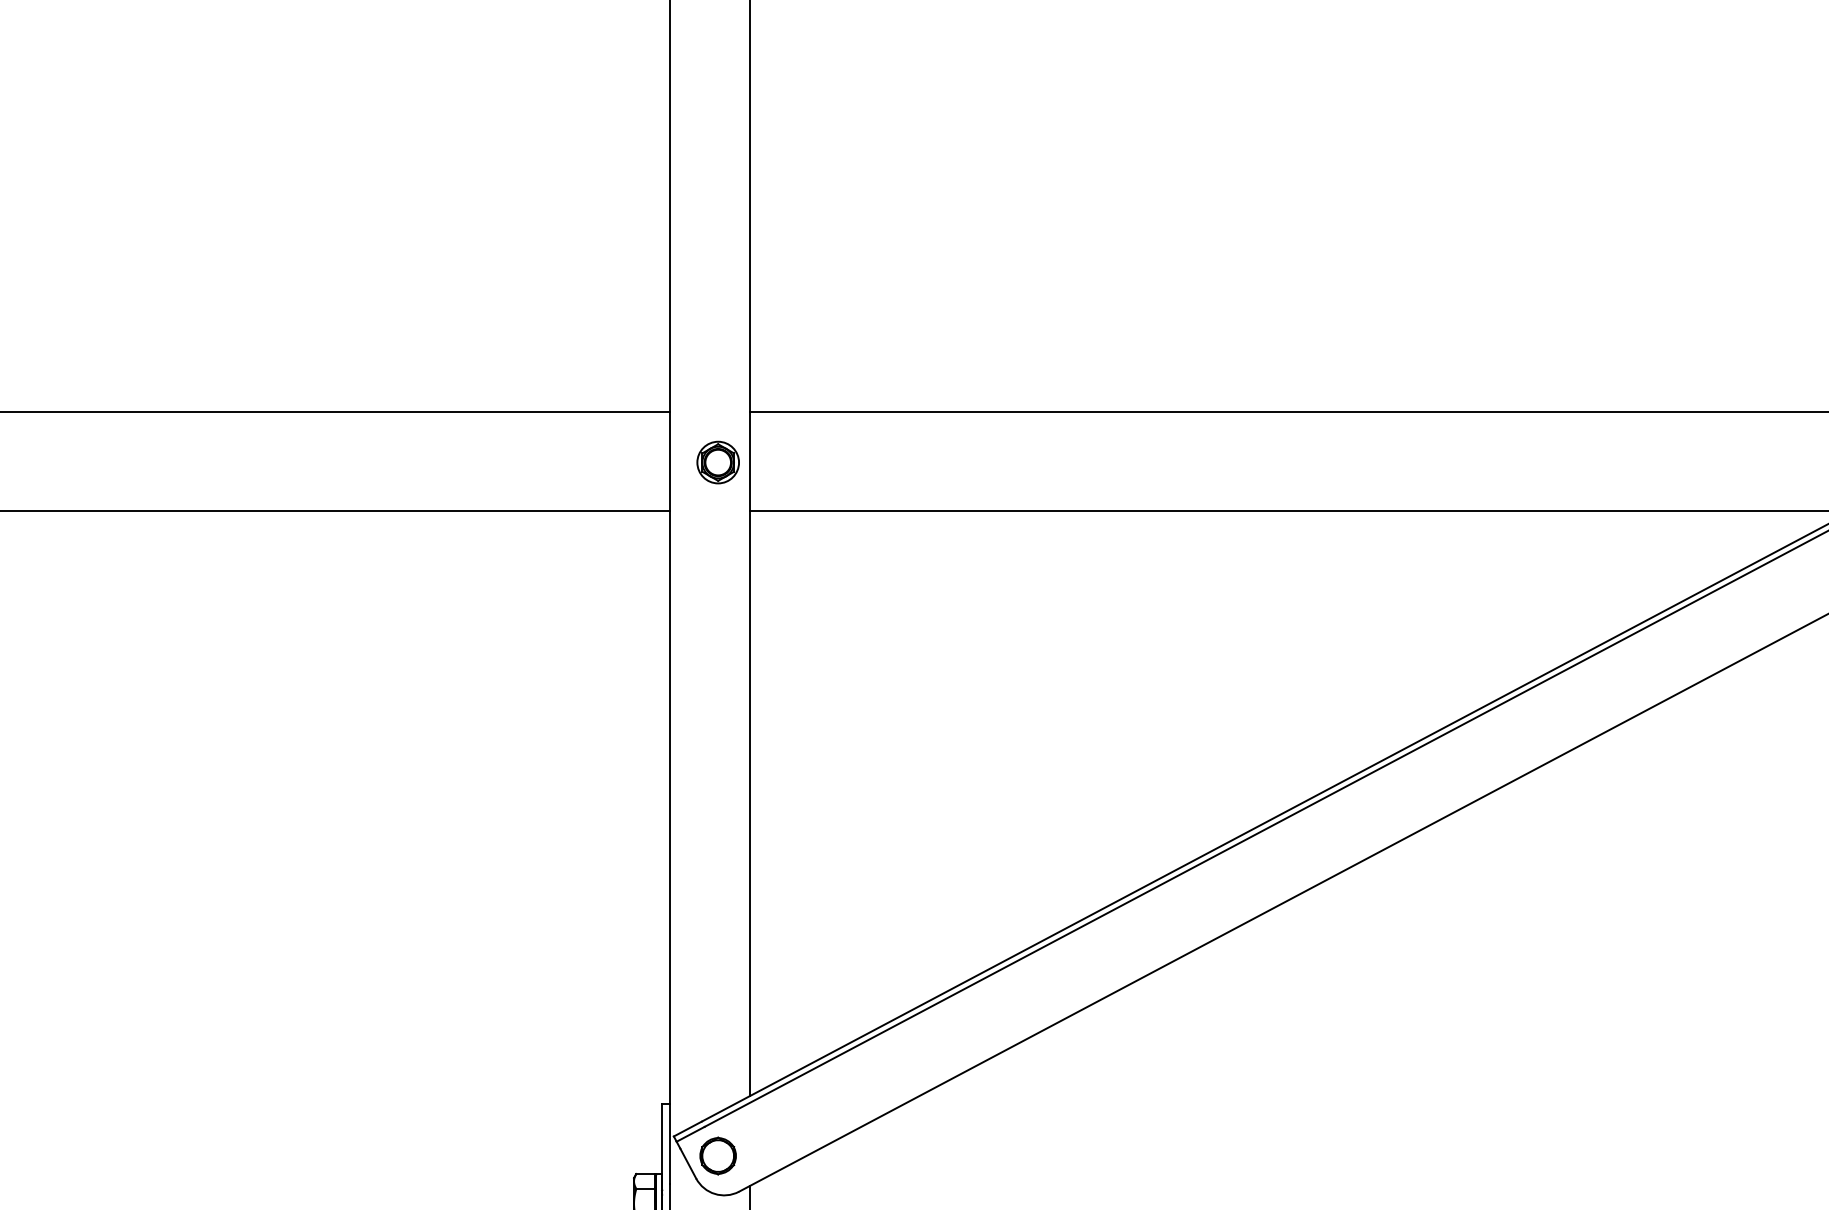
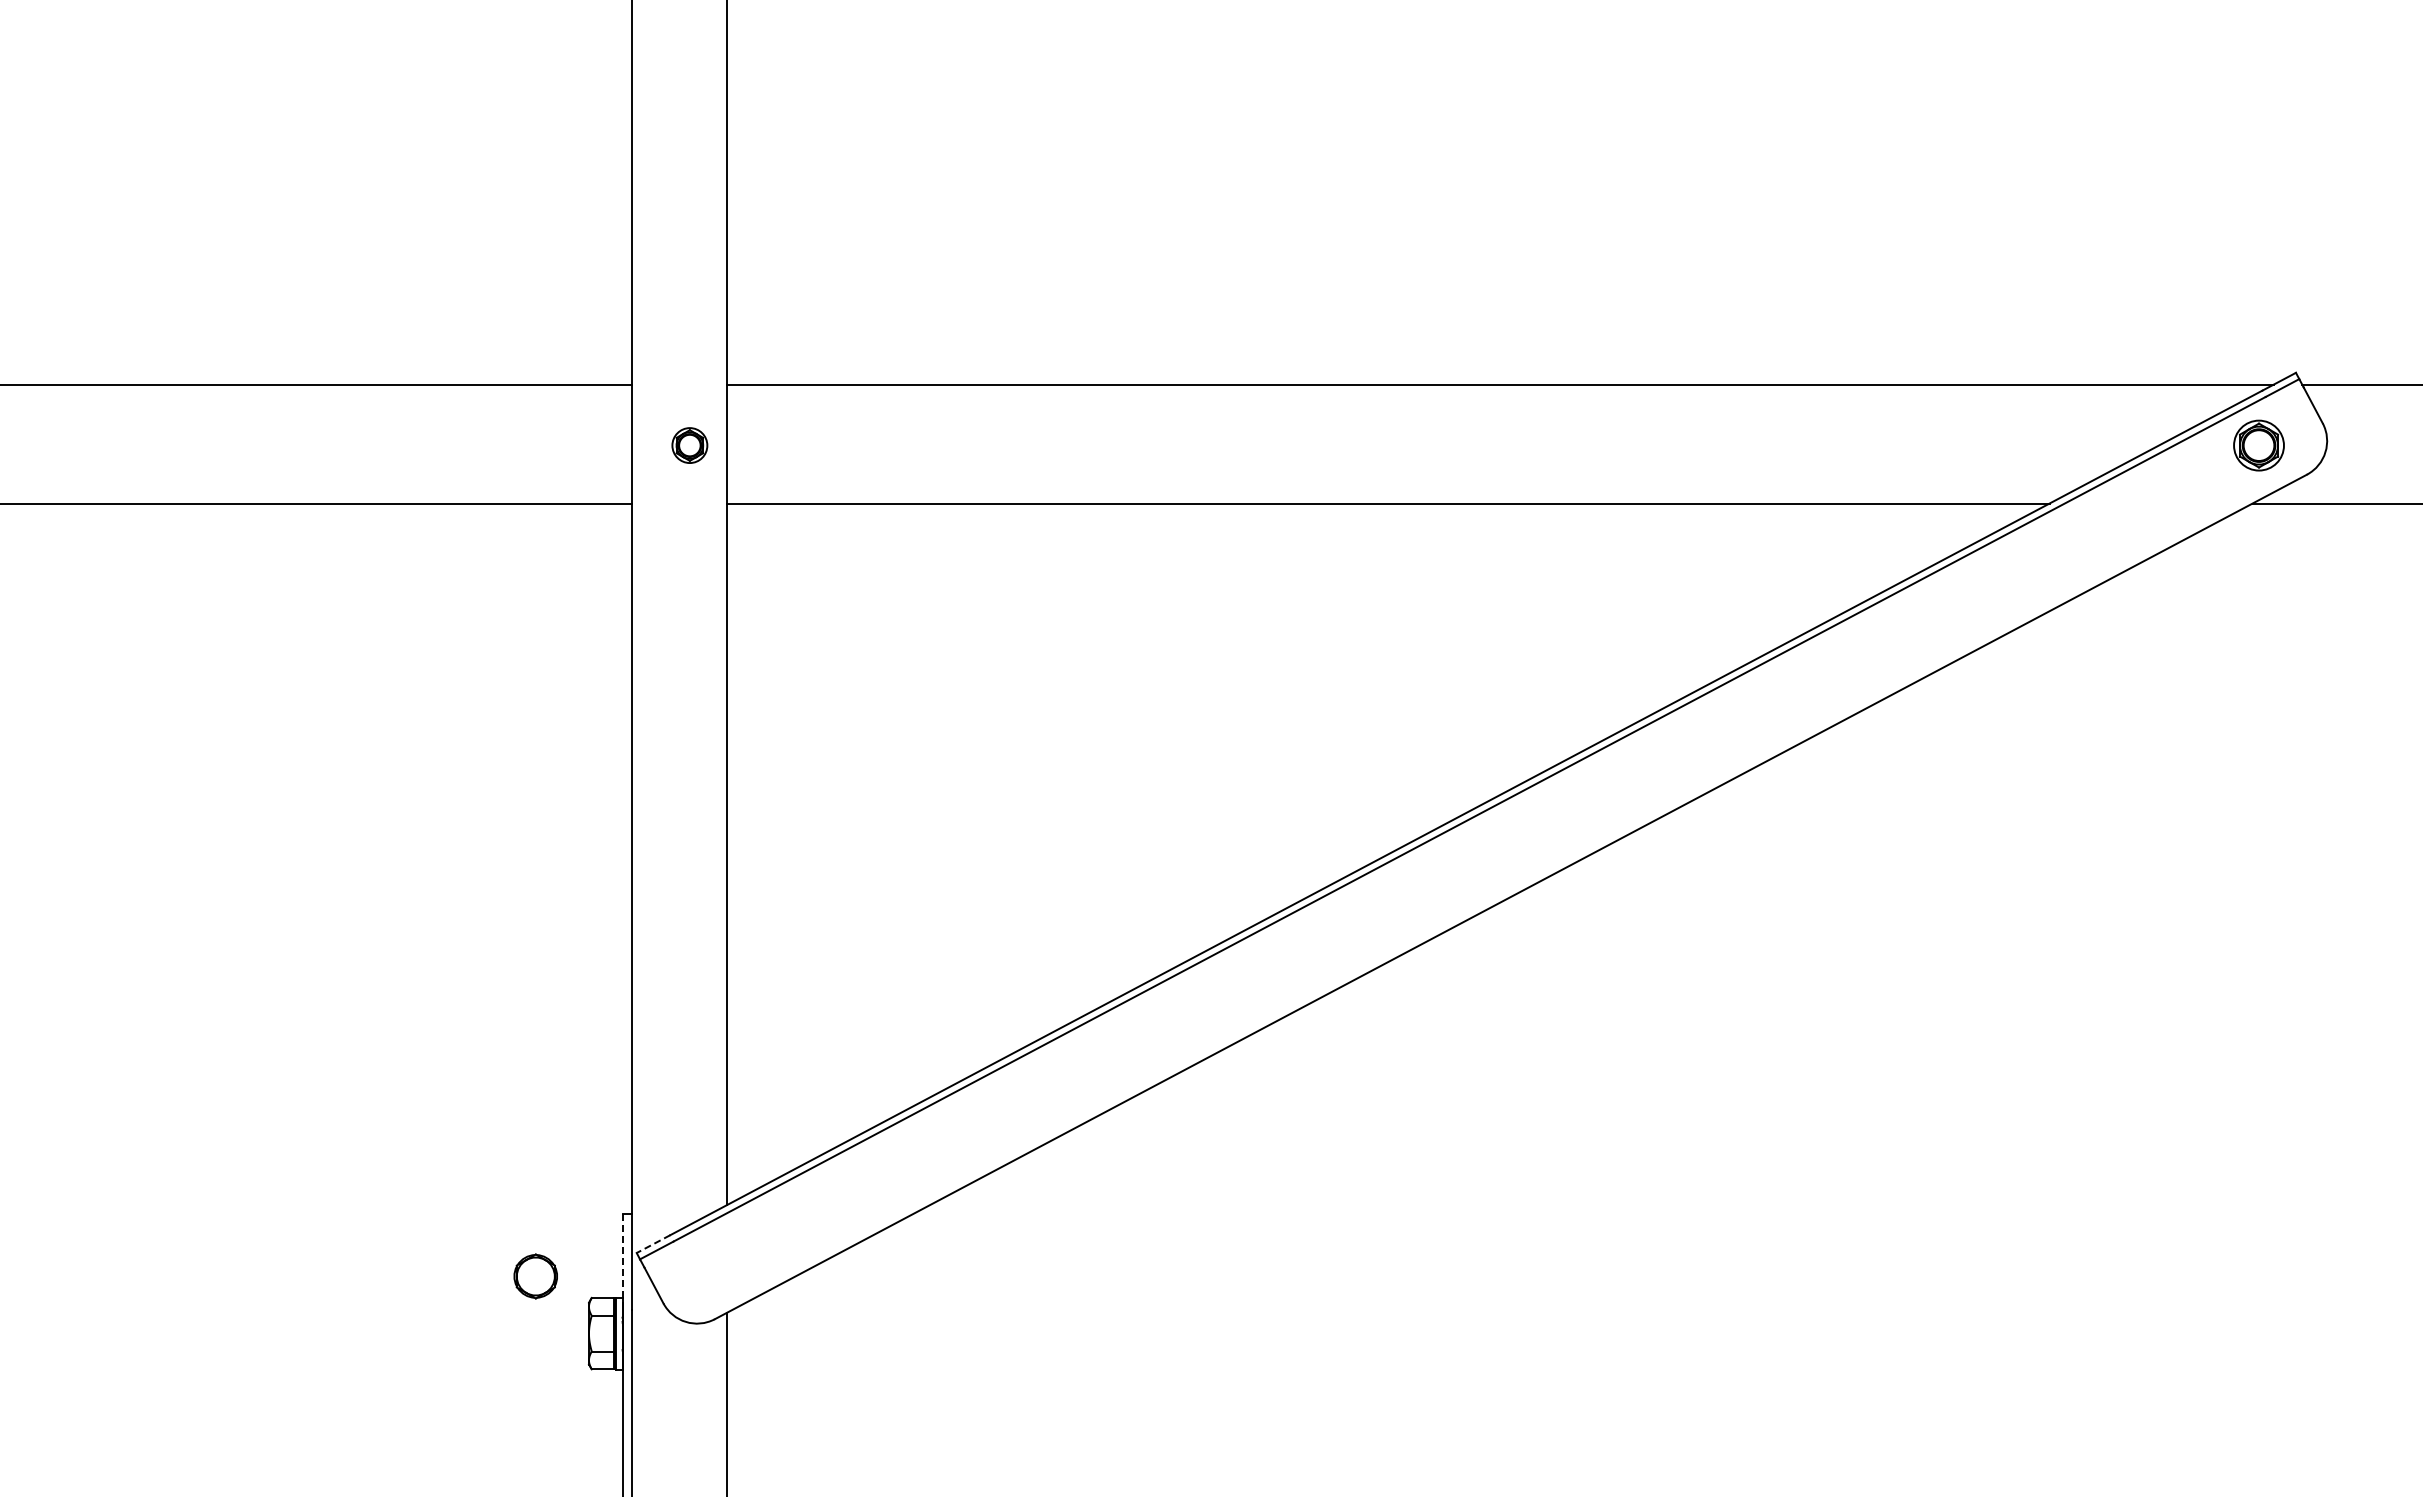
part: (717, 462) -> (689, 445), size x0.7
line: (687, 1129) -> (653, 1244), solid -> dashed
line: (662, 1143) -> (622, 1261), solid -> dashed
part: (717, 1156) -> (535, 1276), moved

